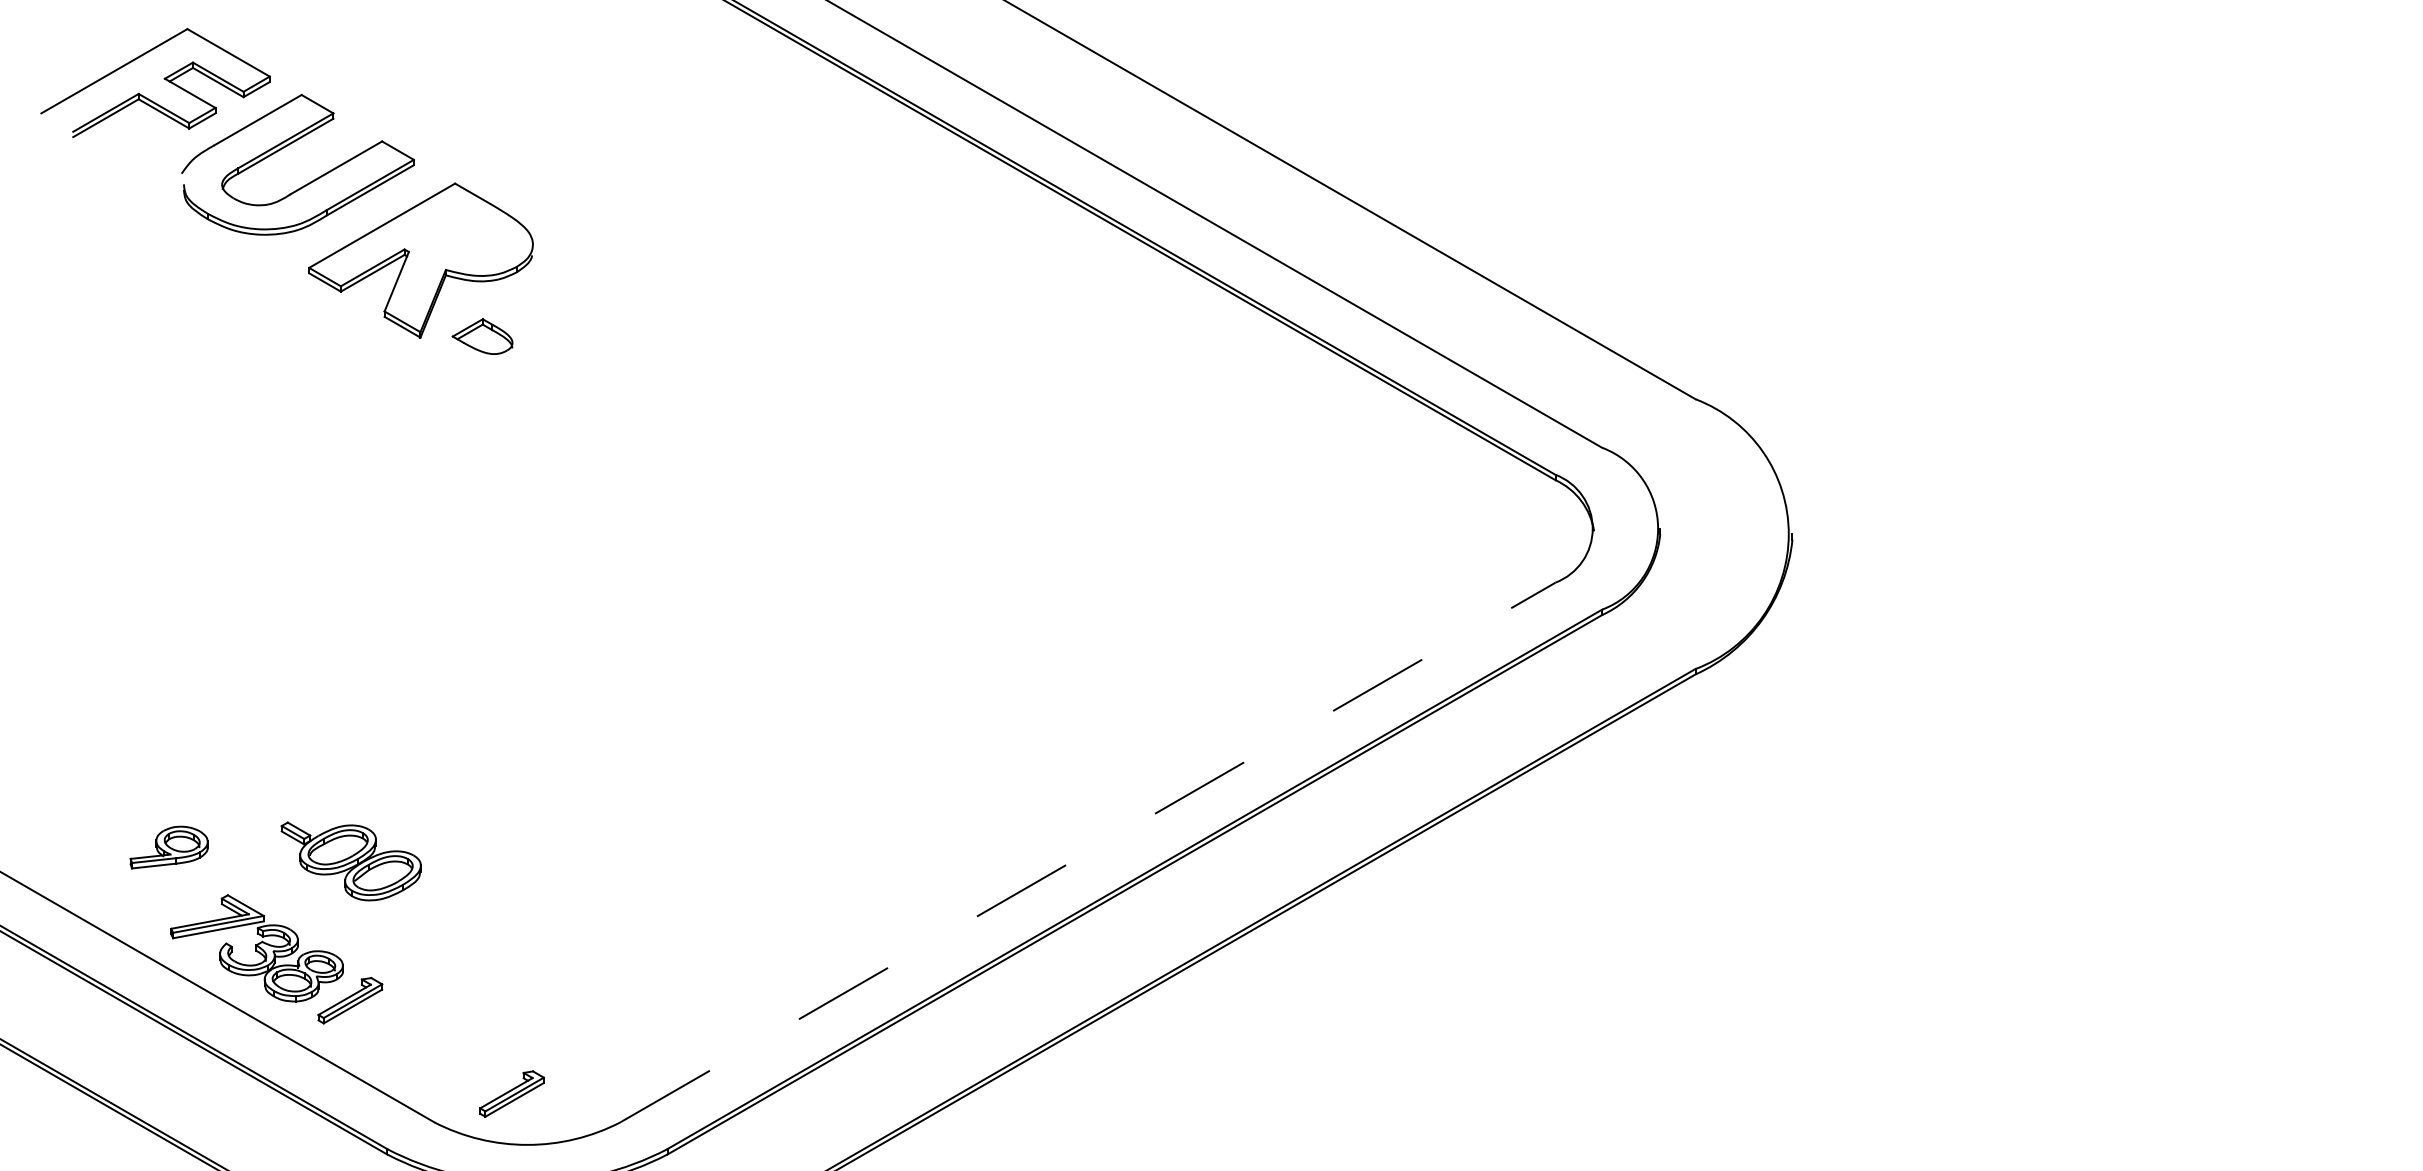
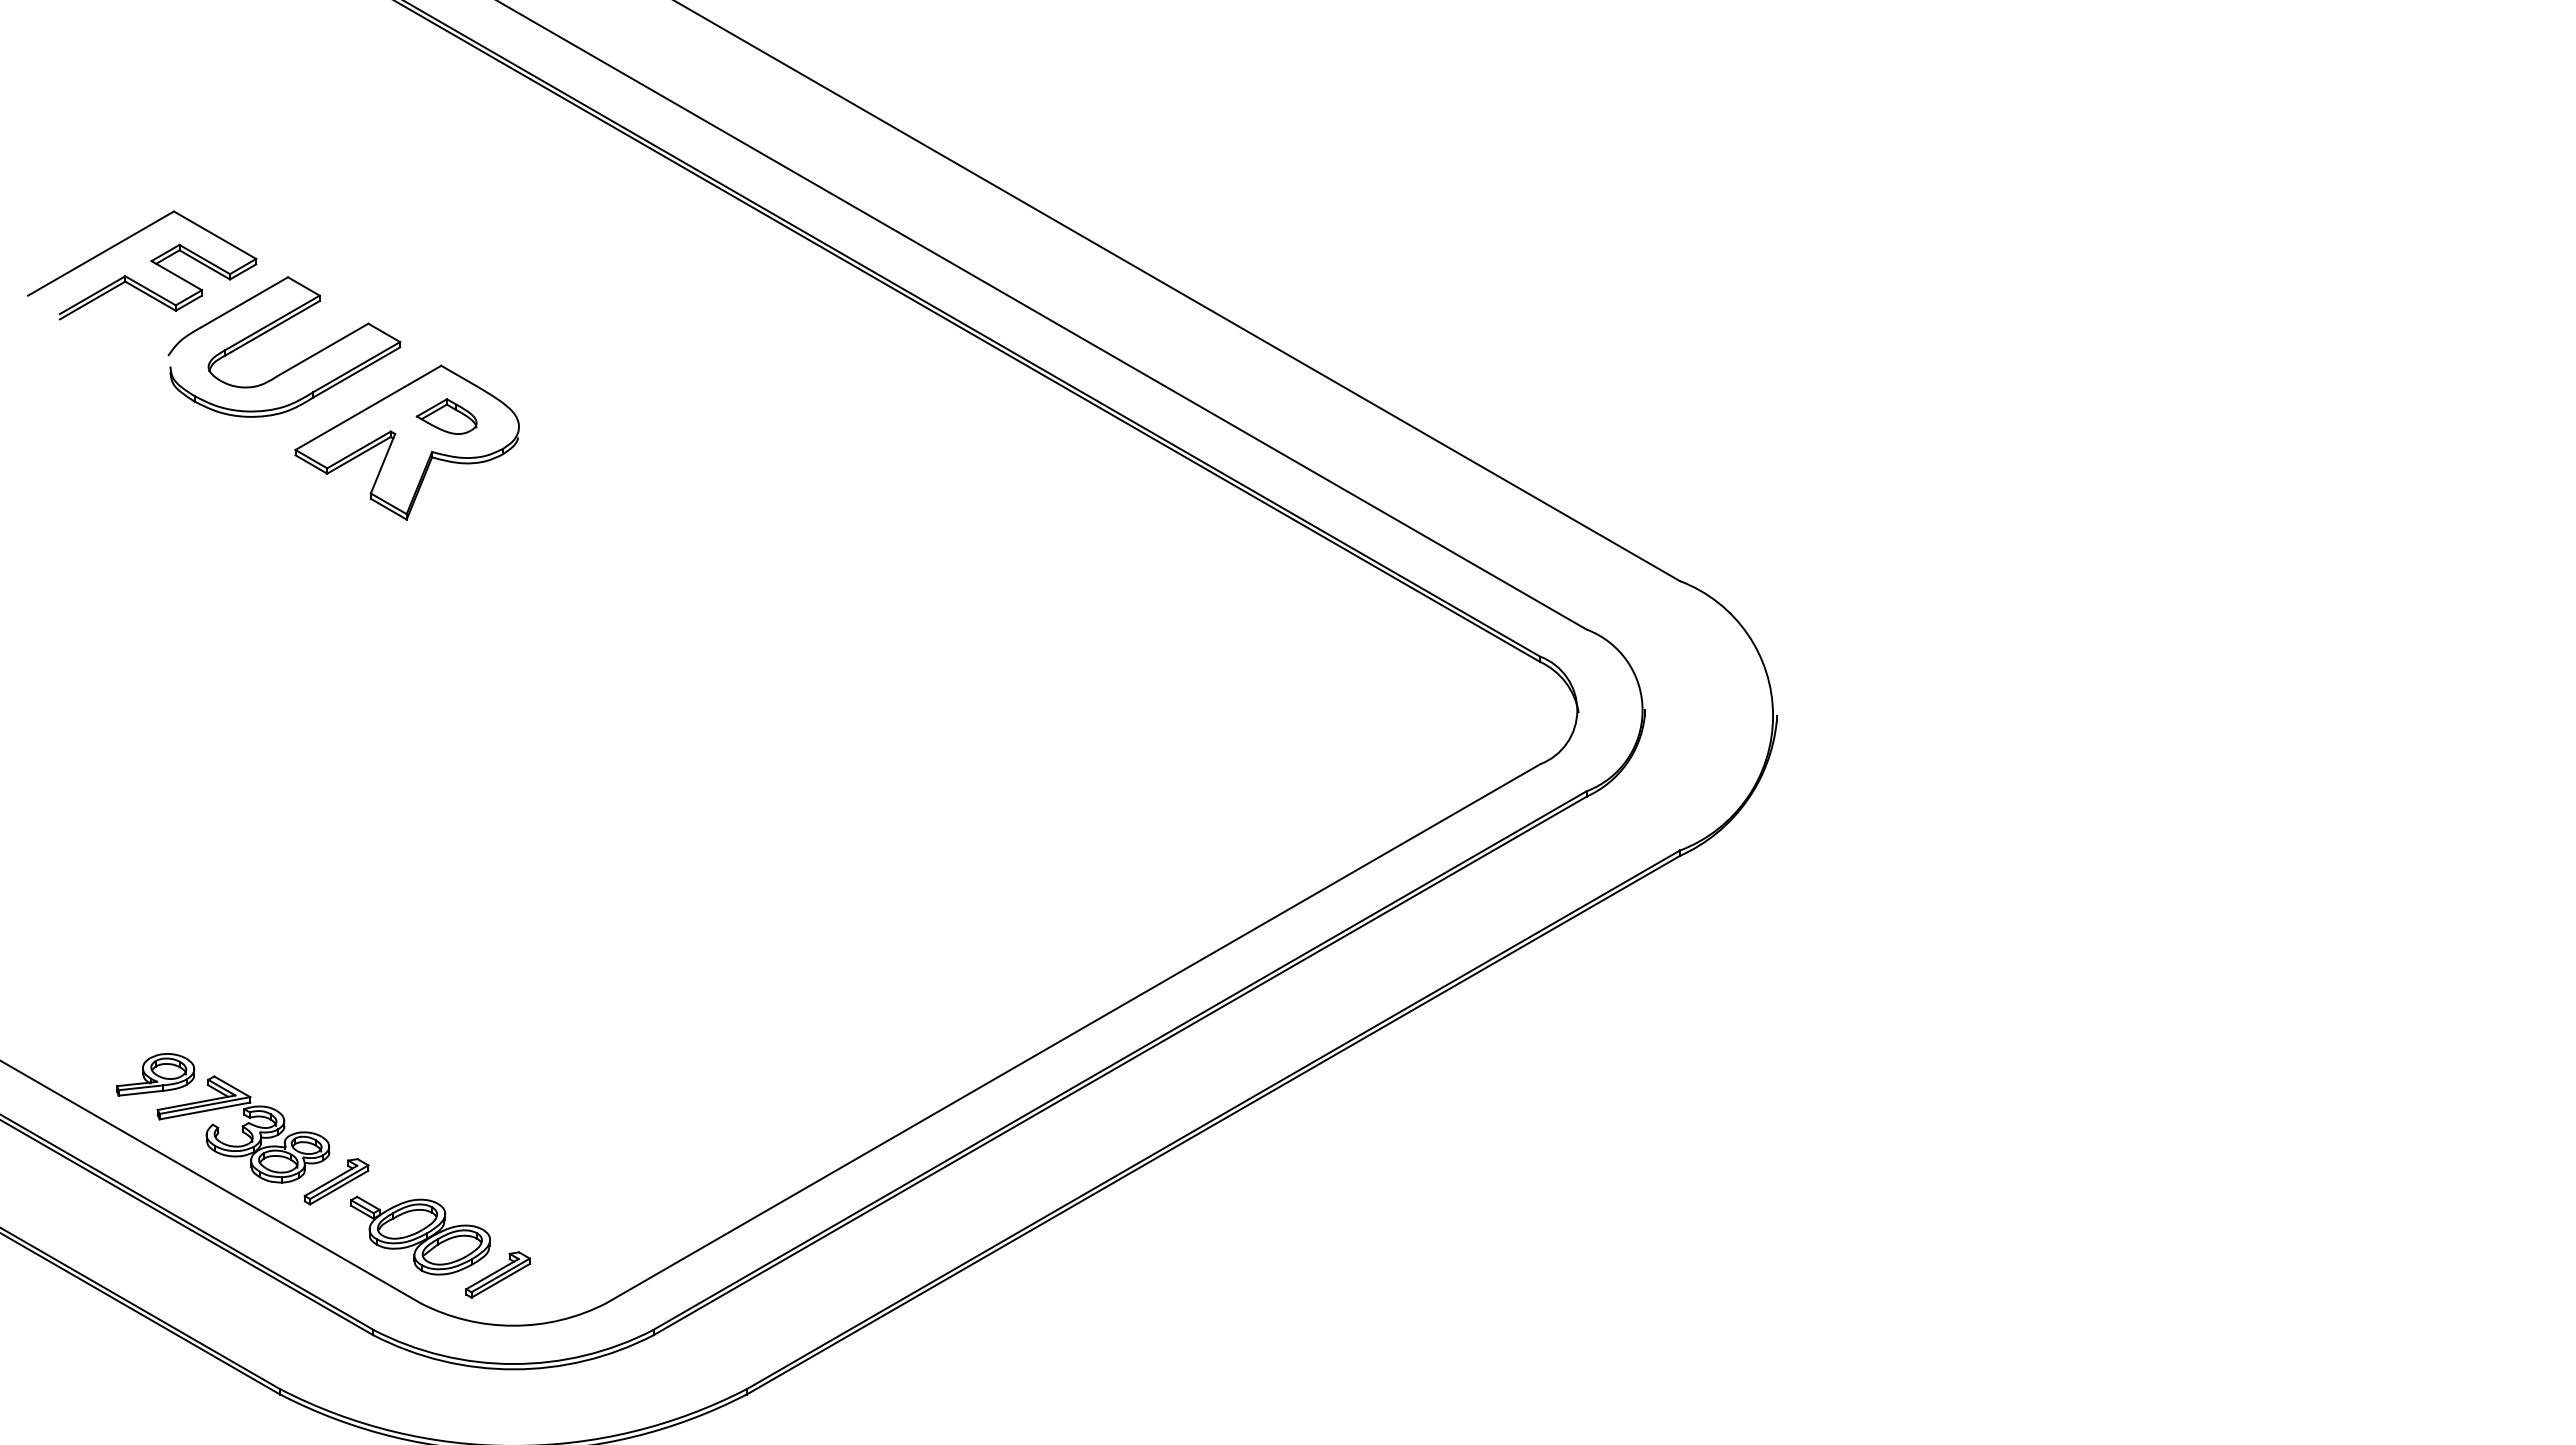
part: (482, 336) -> (446, 416), moved
part: (168, 847) -> (155, 1074), moved
line: (1088, 852) -> (1073, 1033), dashed -> solid
part: (351, 861) -> (420, 1235), moved

